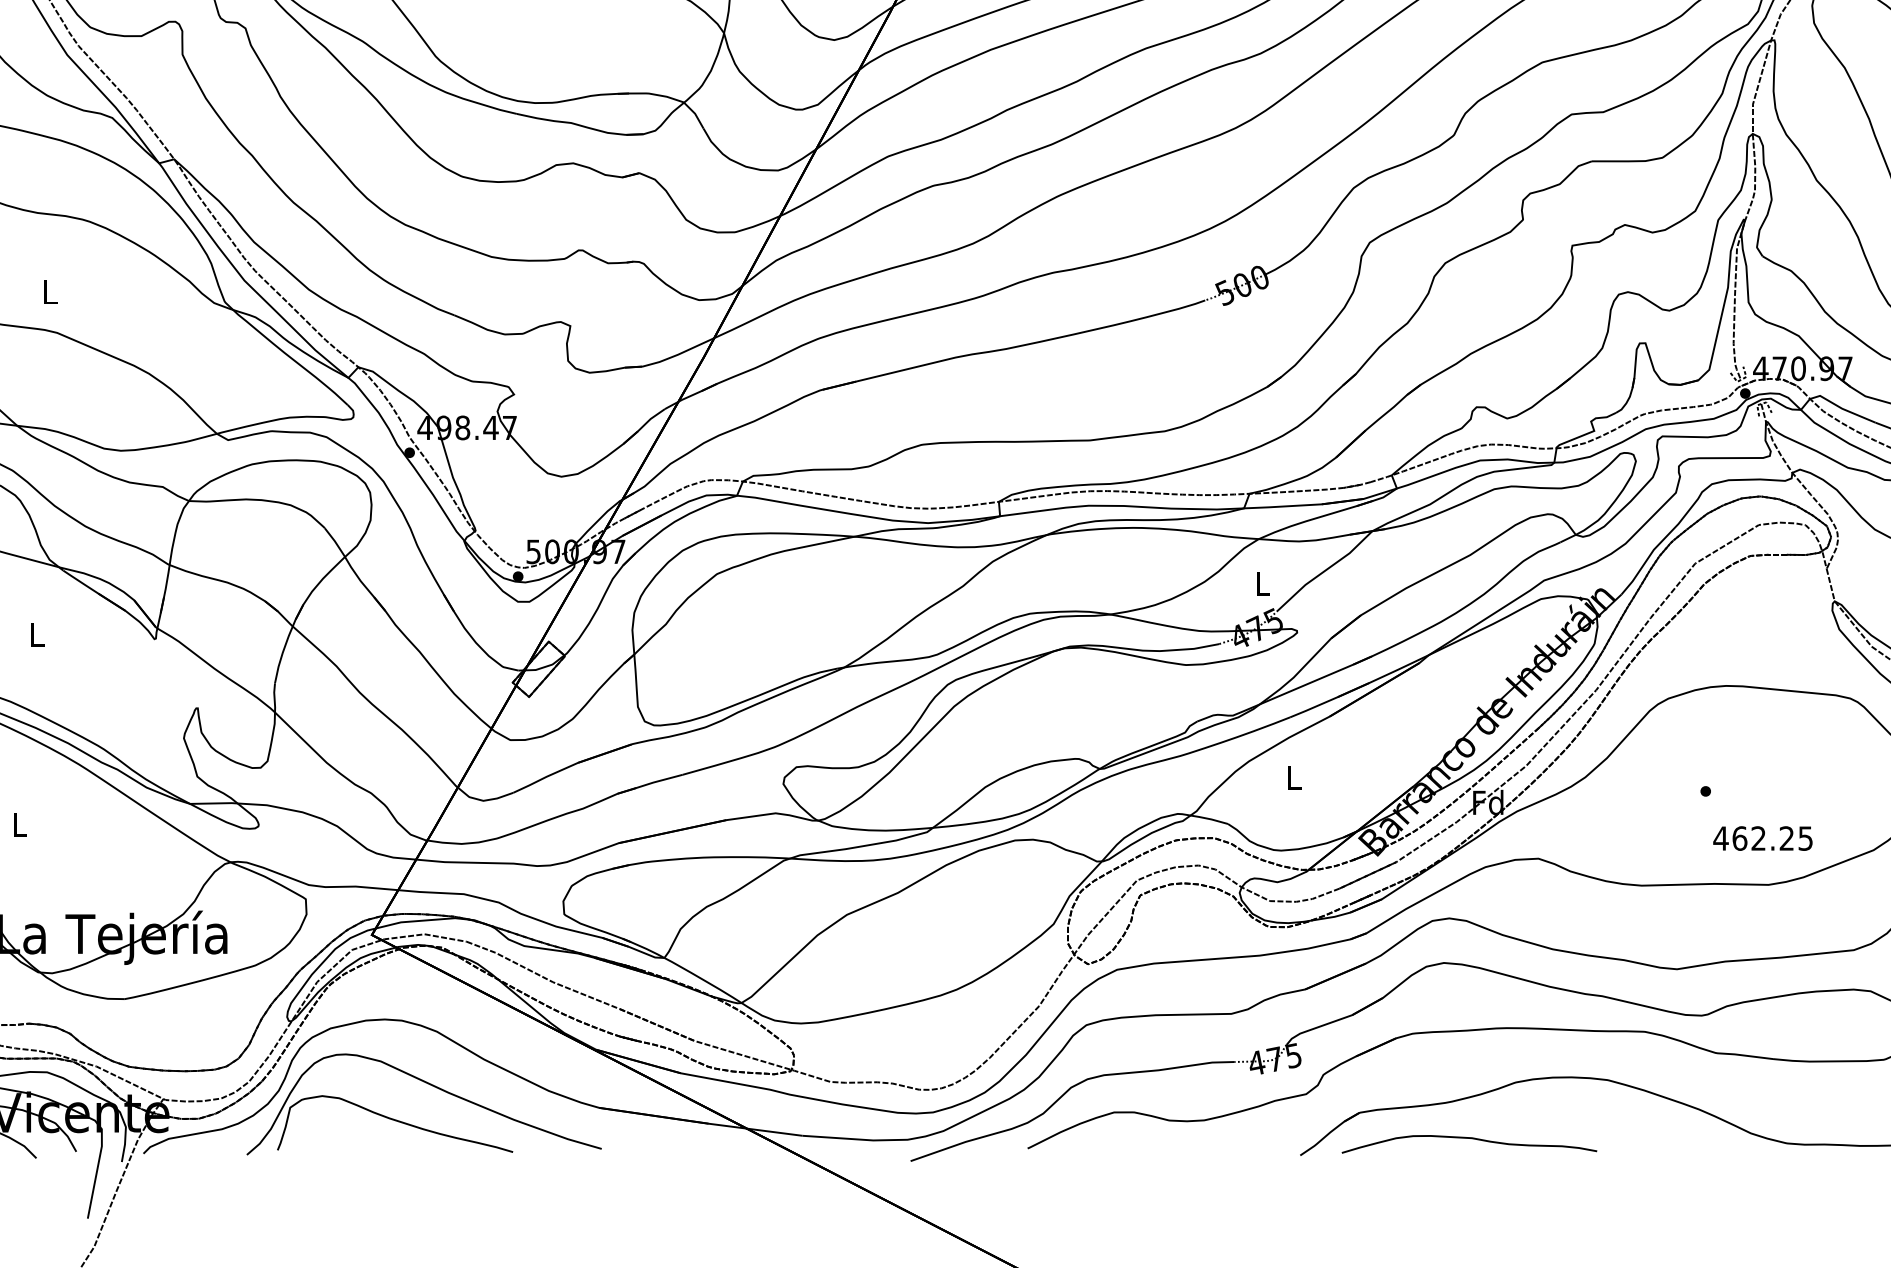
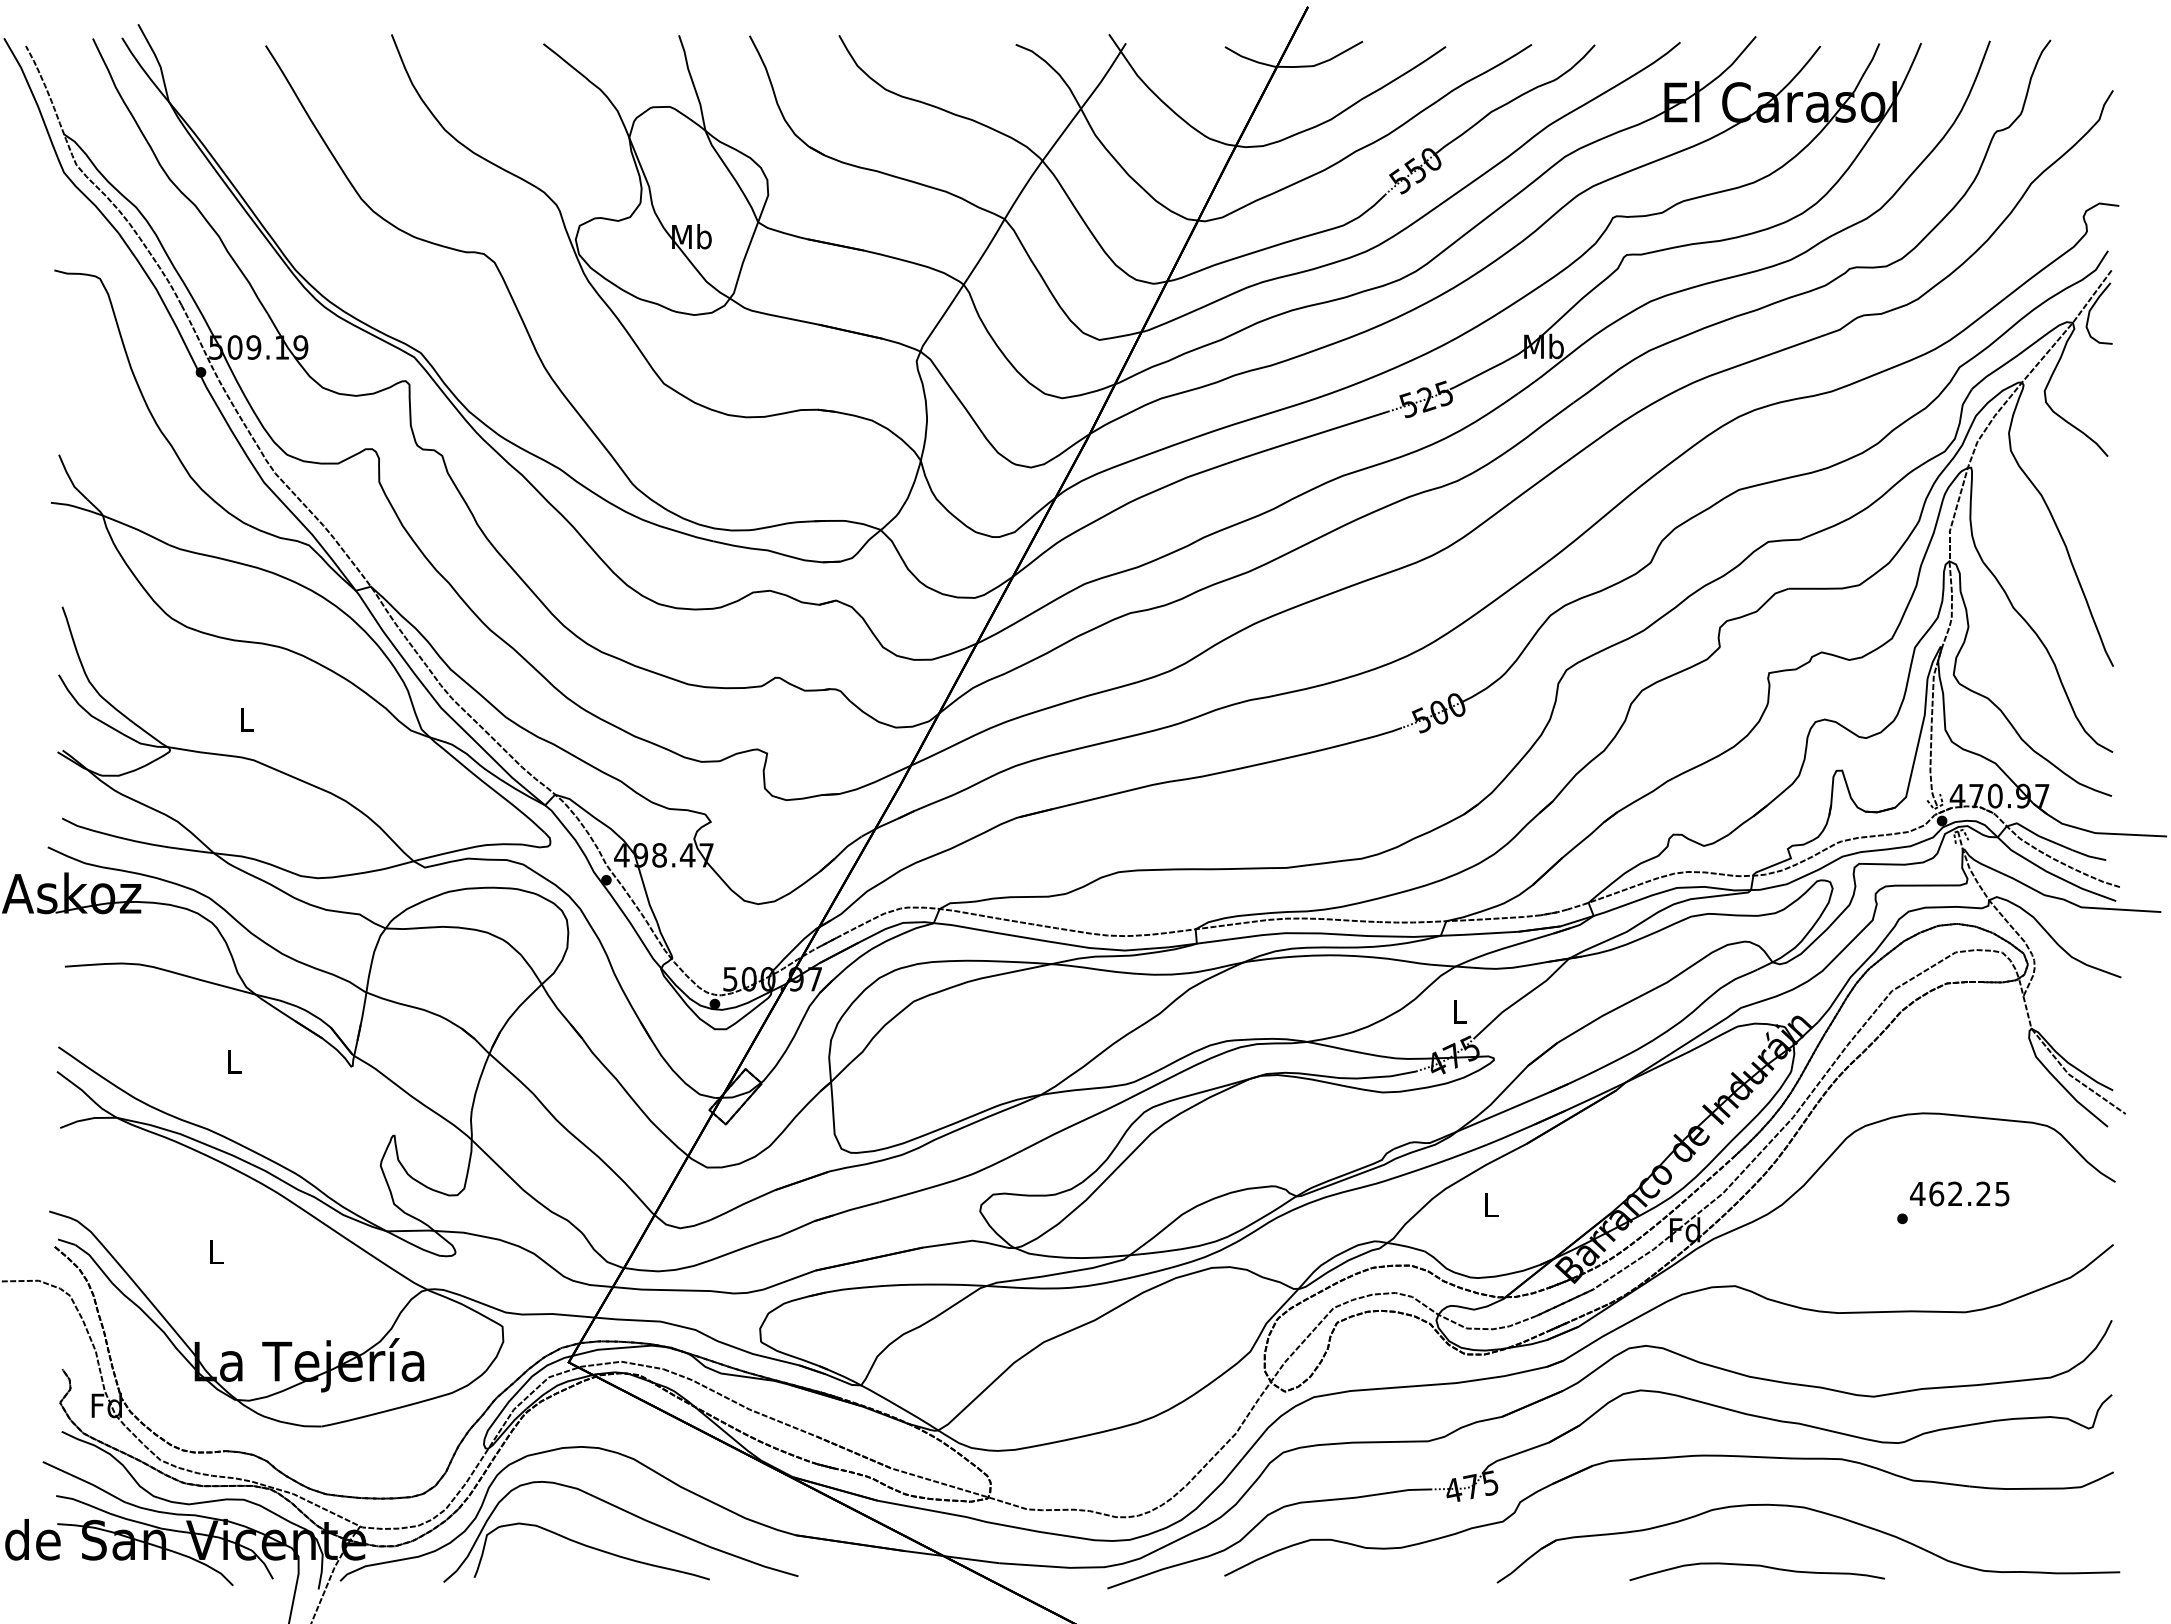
text: (1762, 838) -> (1959, 1193), moved
curve: (1468, 1139) -> (1756, 1566), moved

